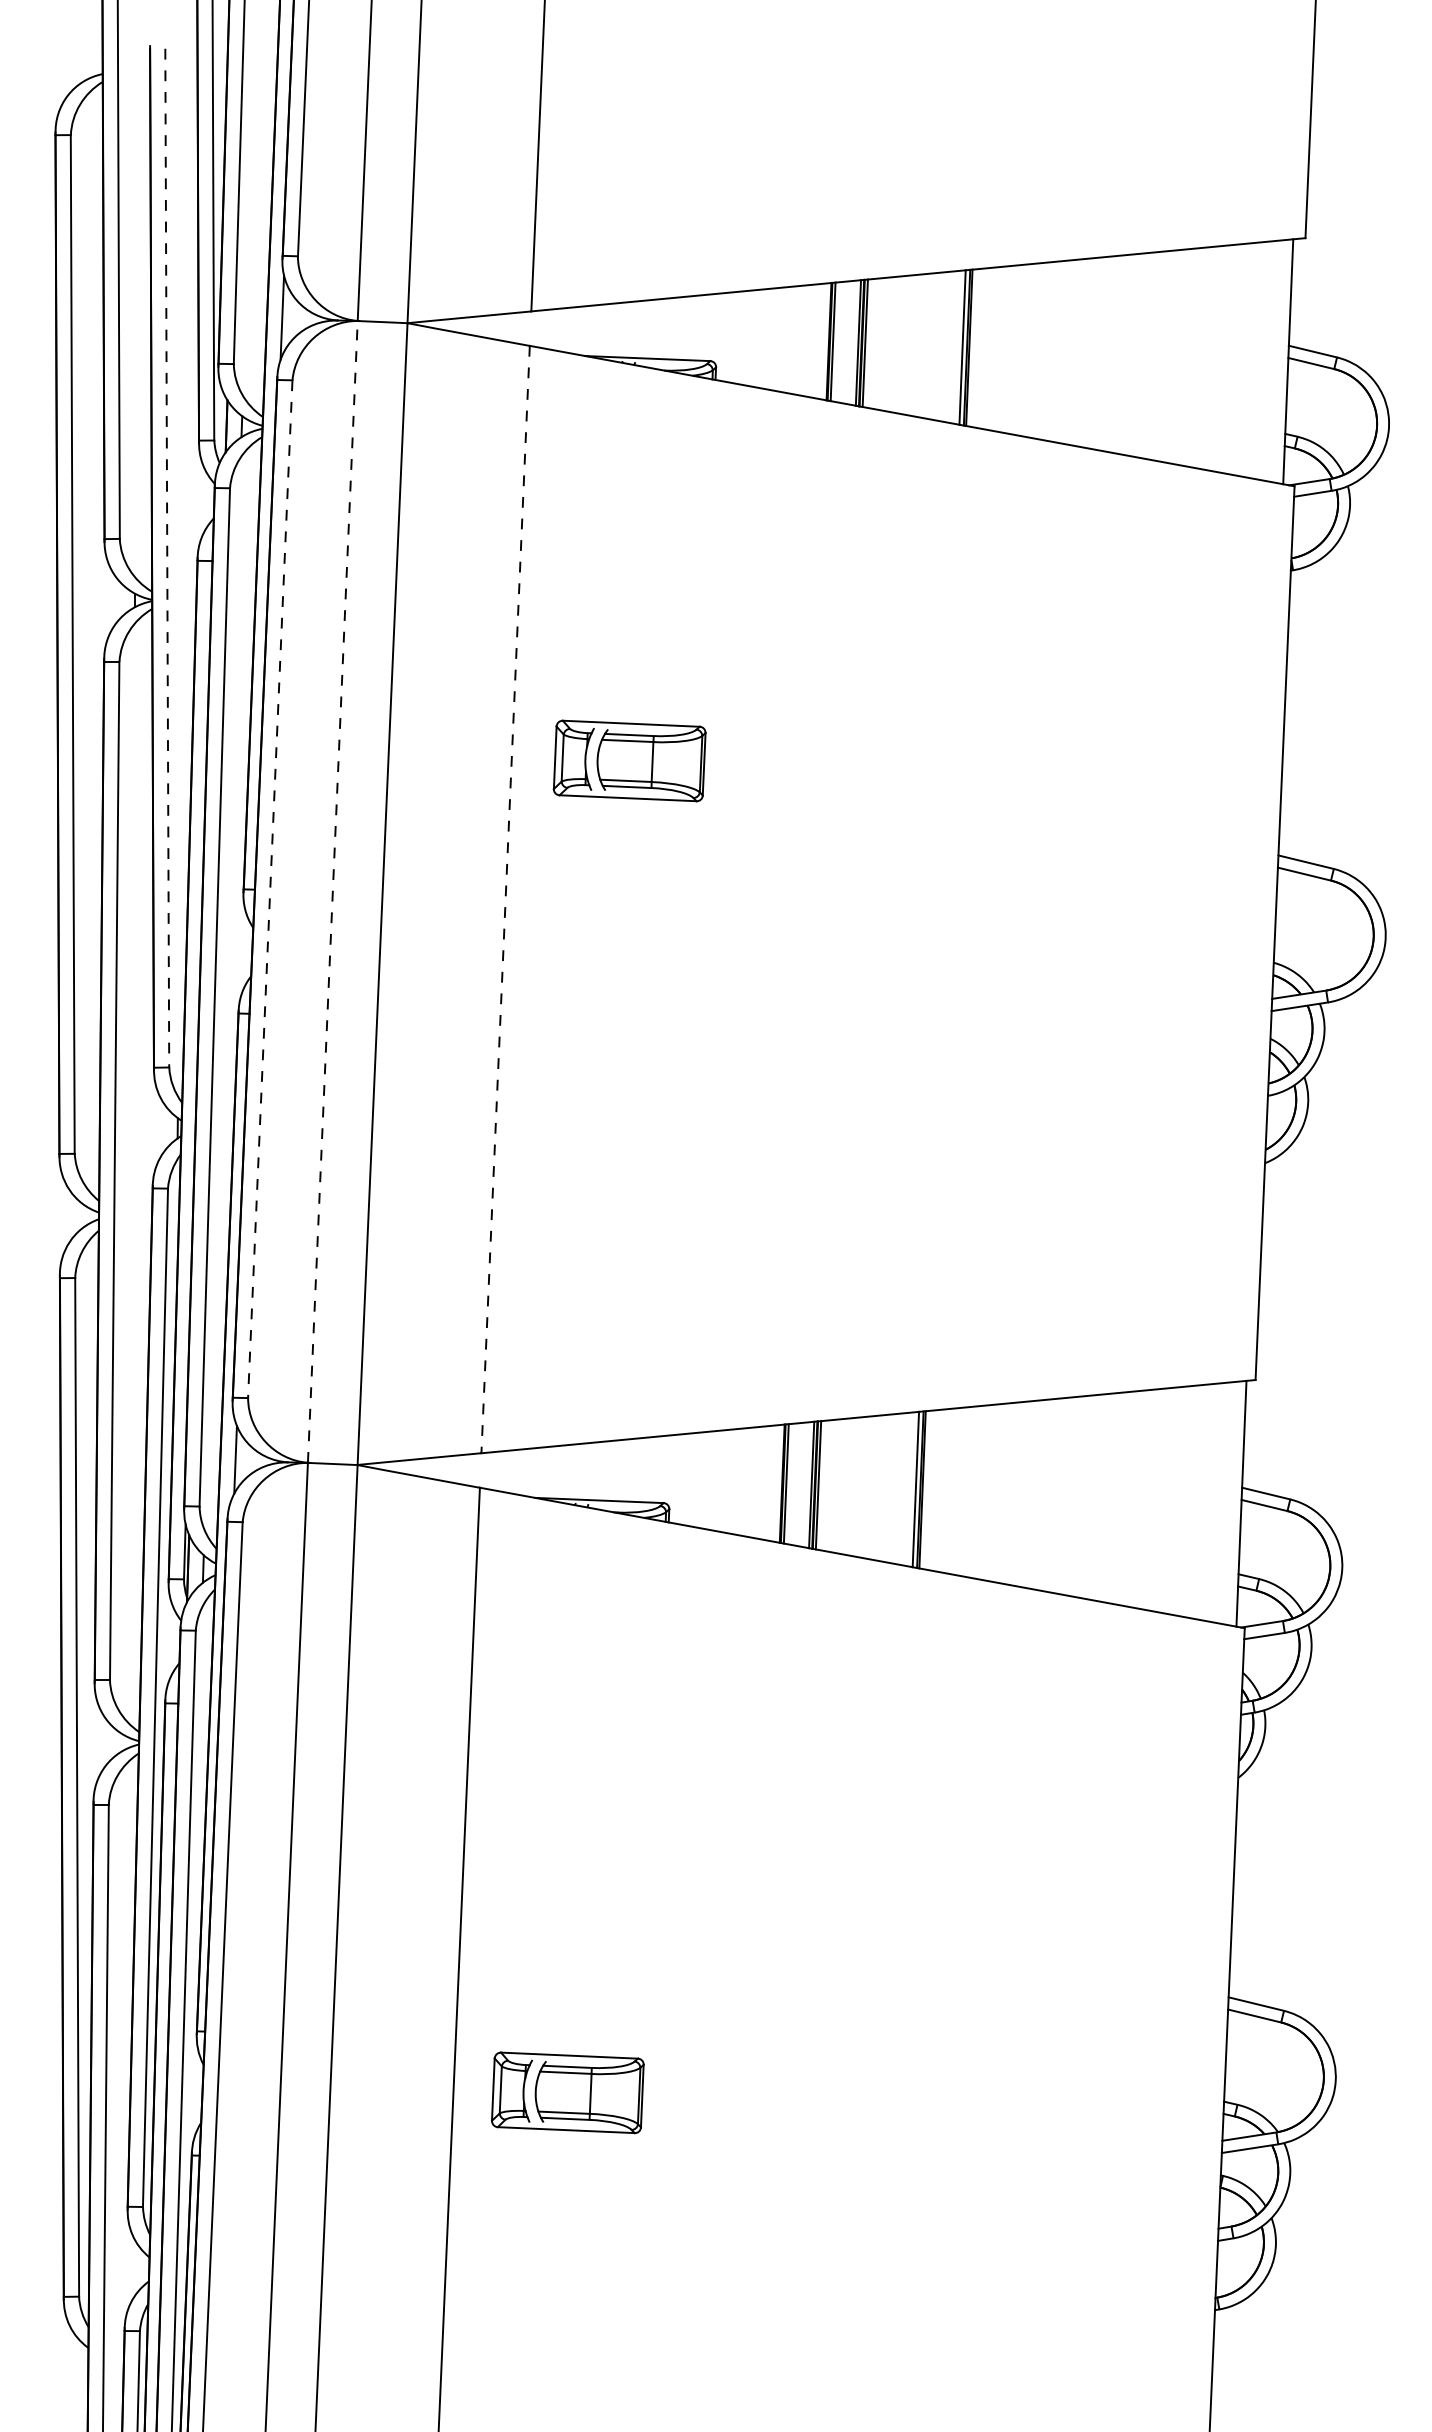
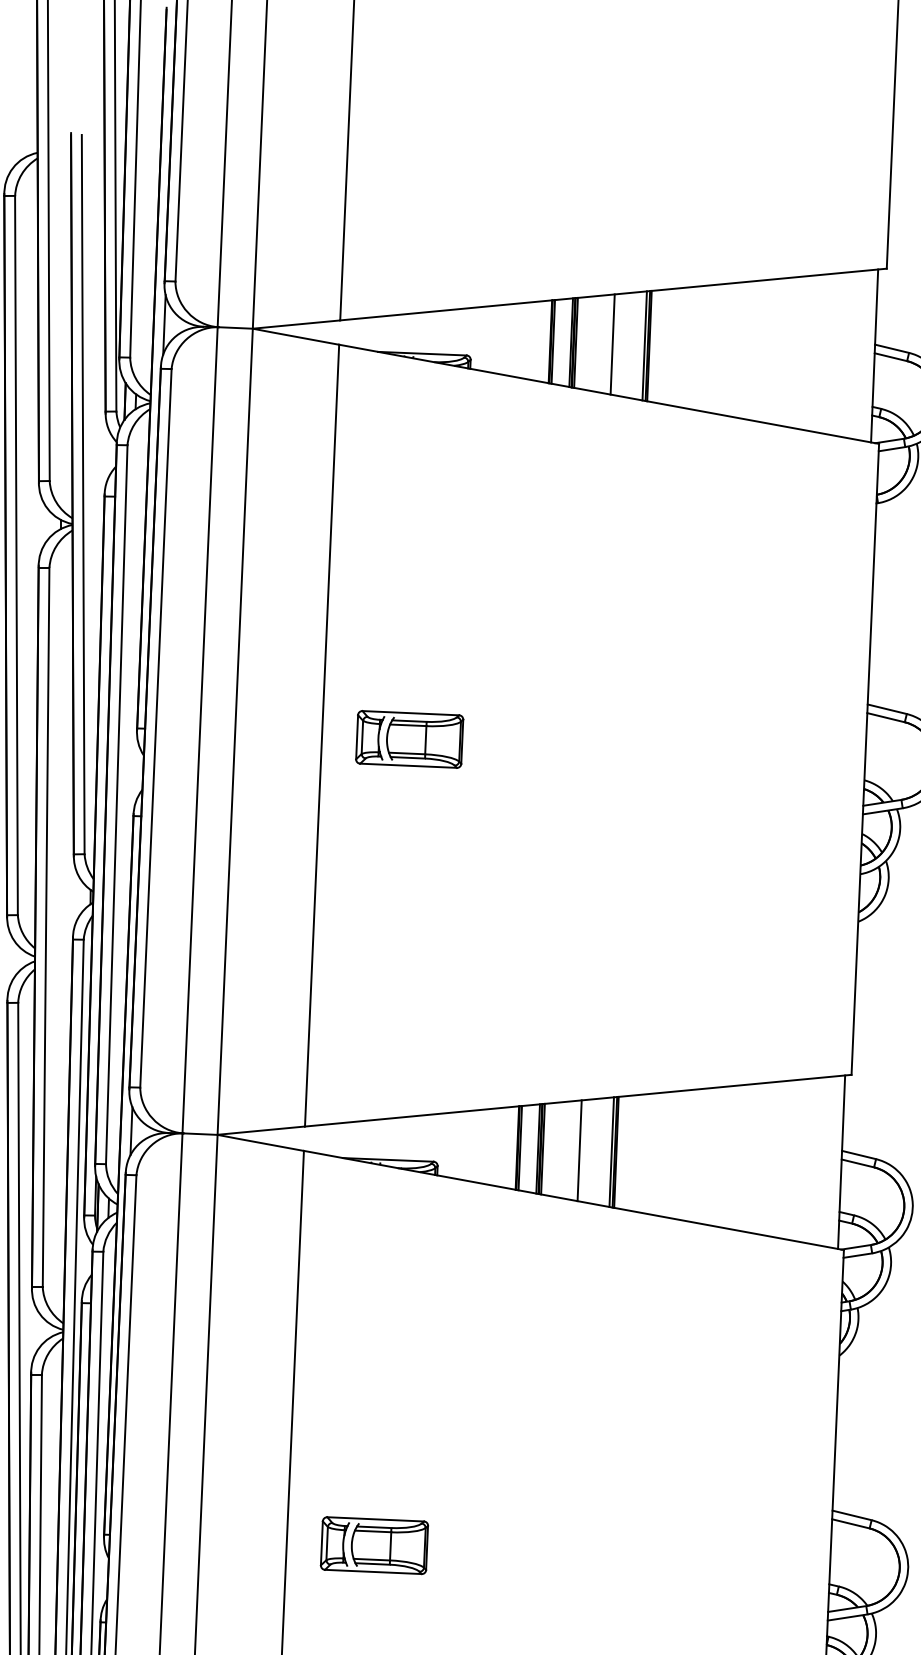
line: (917, 345) -> (612, 344), added
line: (167, 558) -> (83, 494), dashed -> solid
part: (629, 760) -> (409, 739), moved
line: (270, 889) -> (156, 728), dashed -> solid
line: (332, 891) -> (199, 729), dashed -> solid
line: (505, 900) -> (322, 736), dashed -> solid
line: (870, 1487) -> (579, 1150), added
part: (567, 2092) -> (374, 1545), moved

